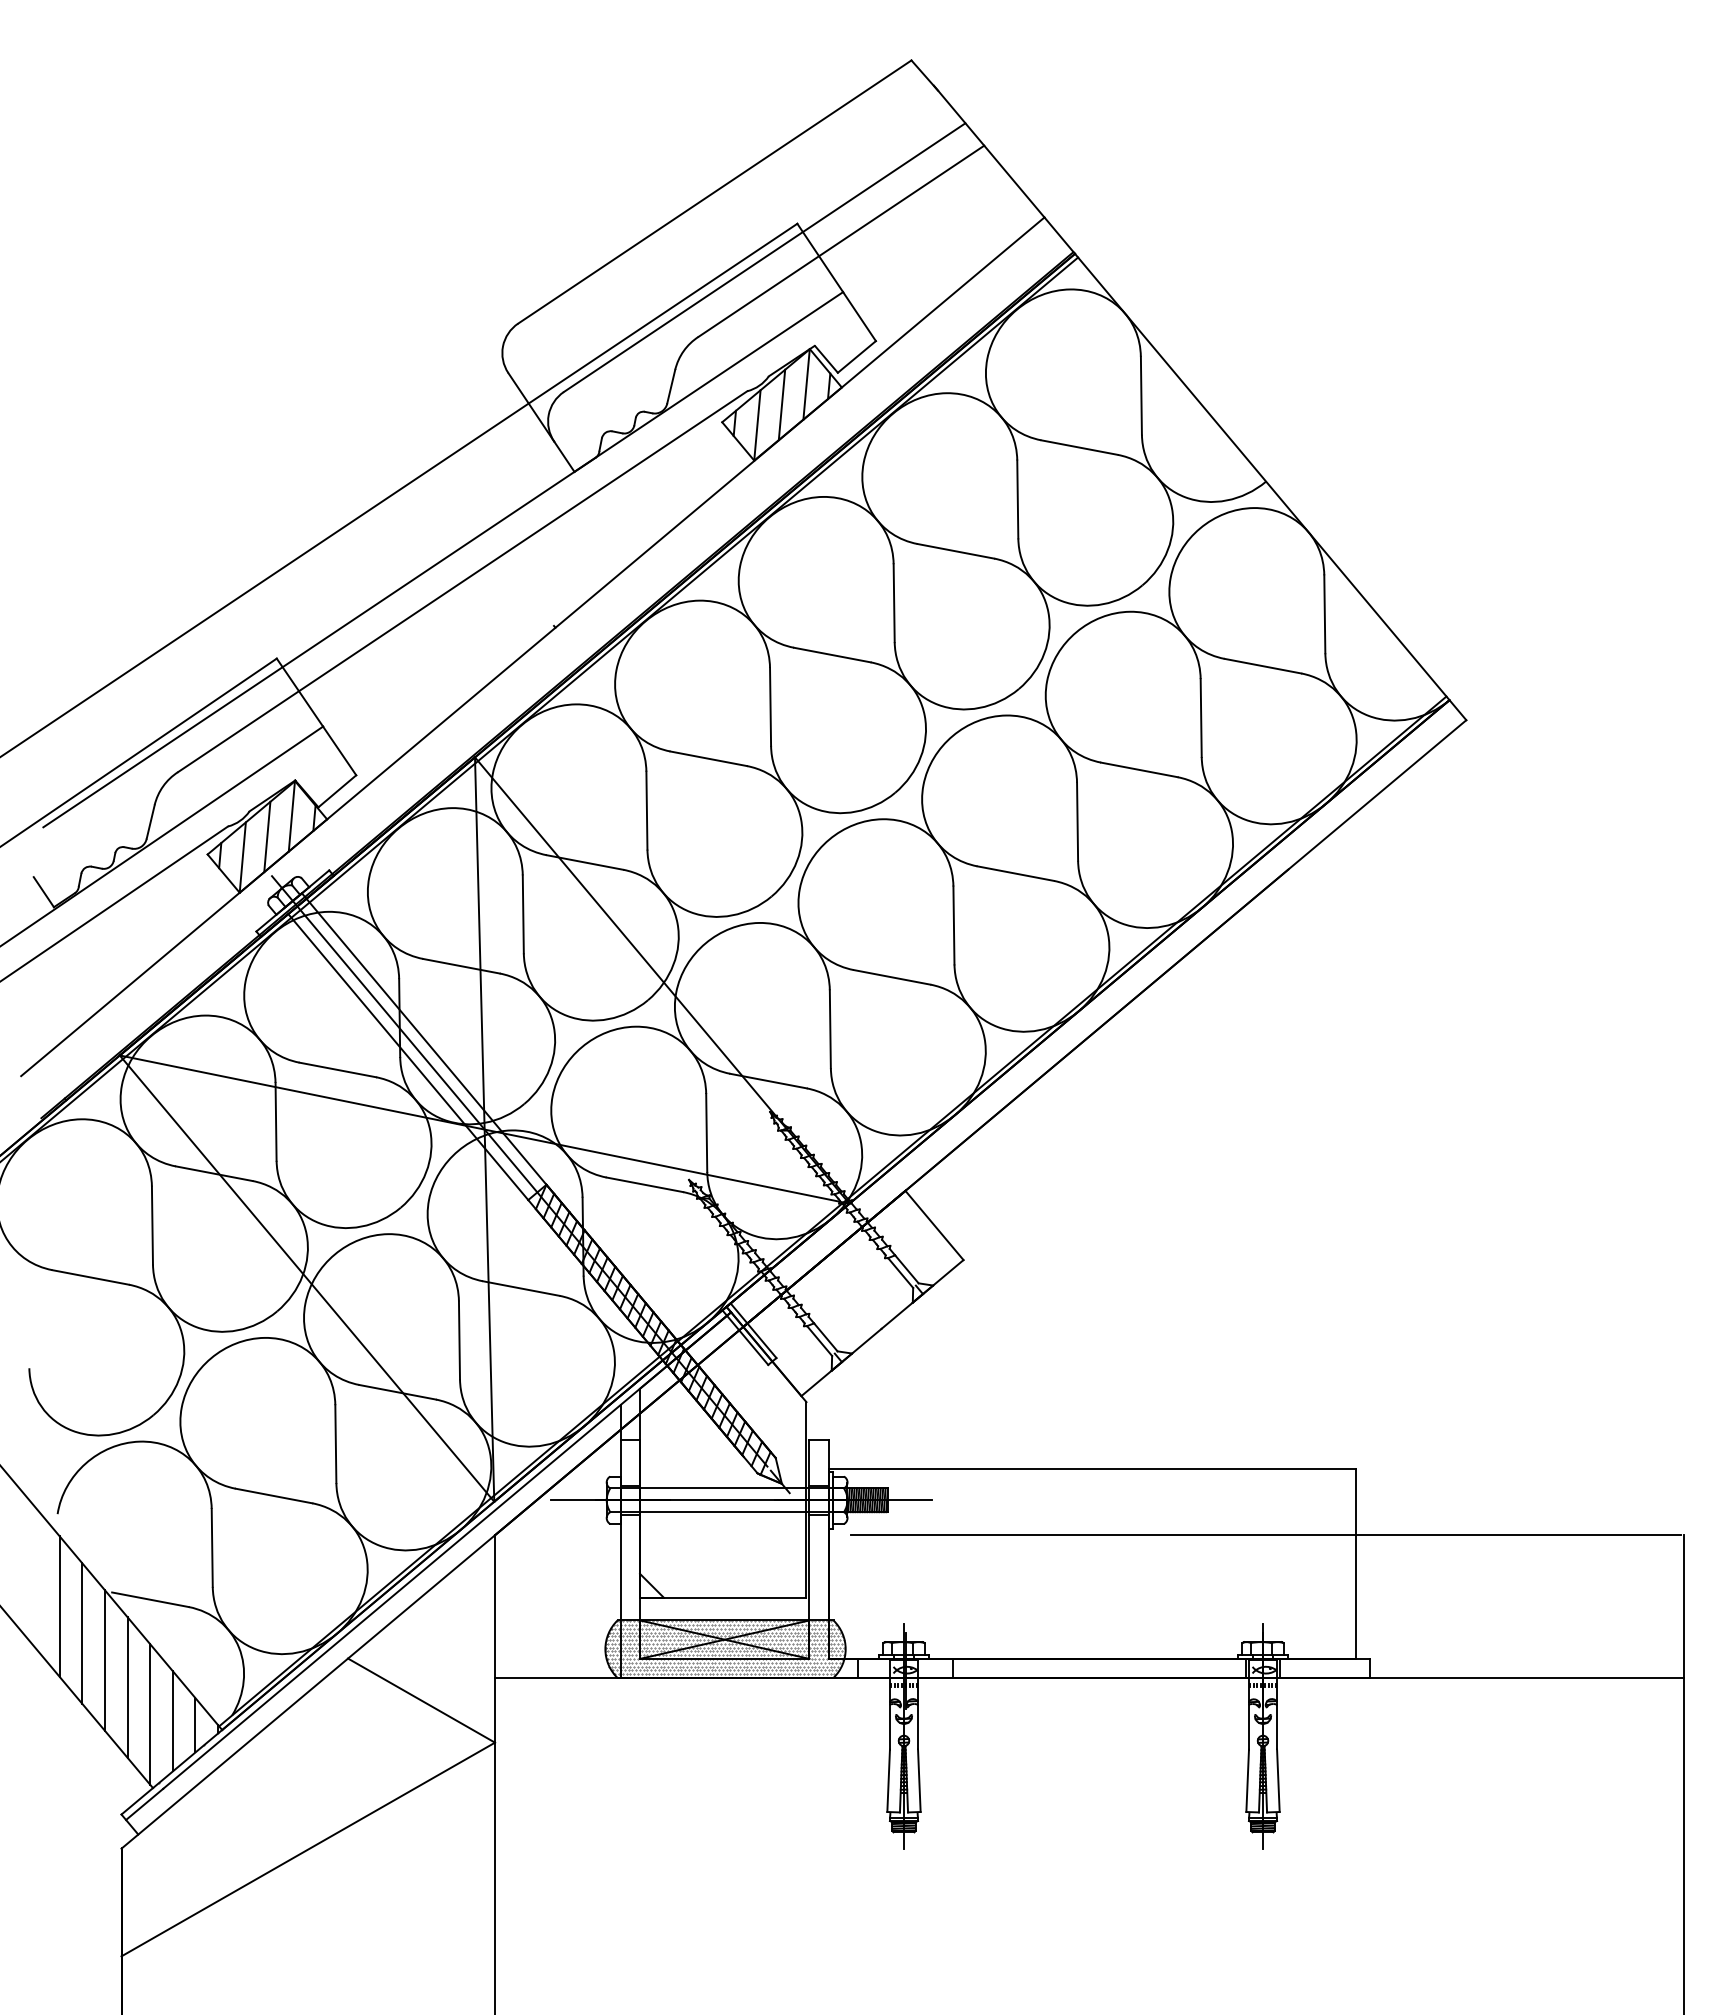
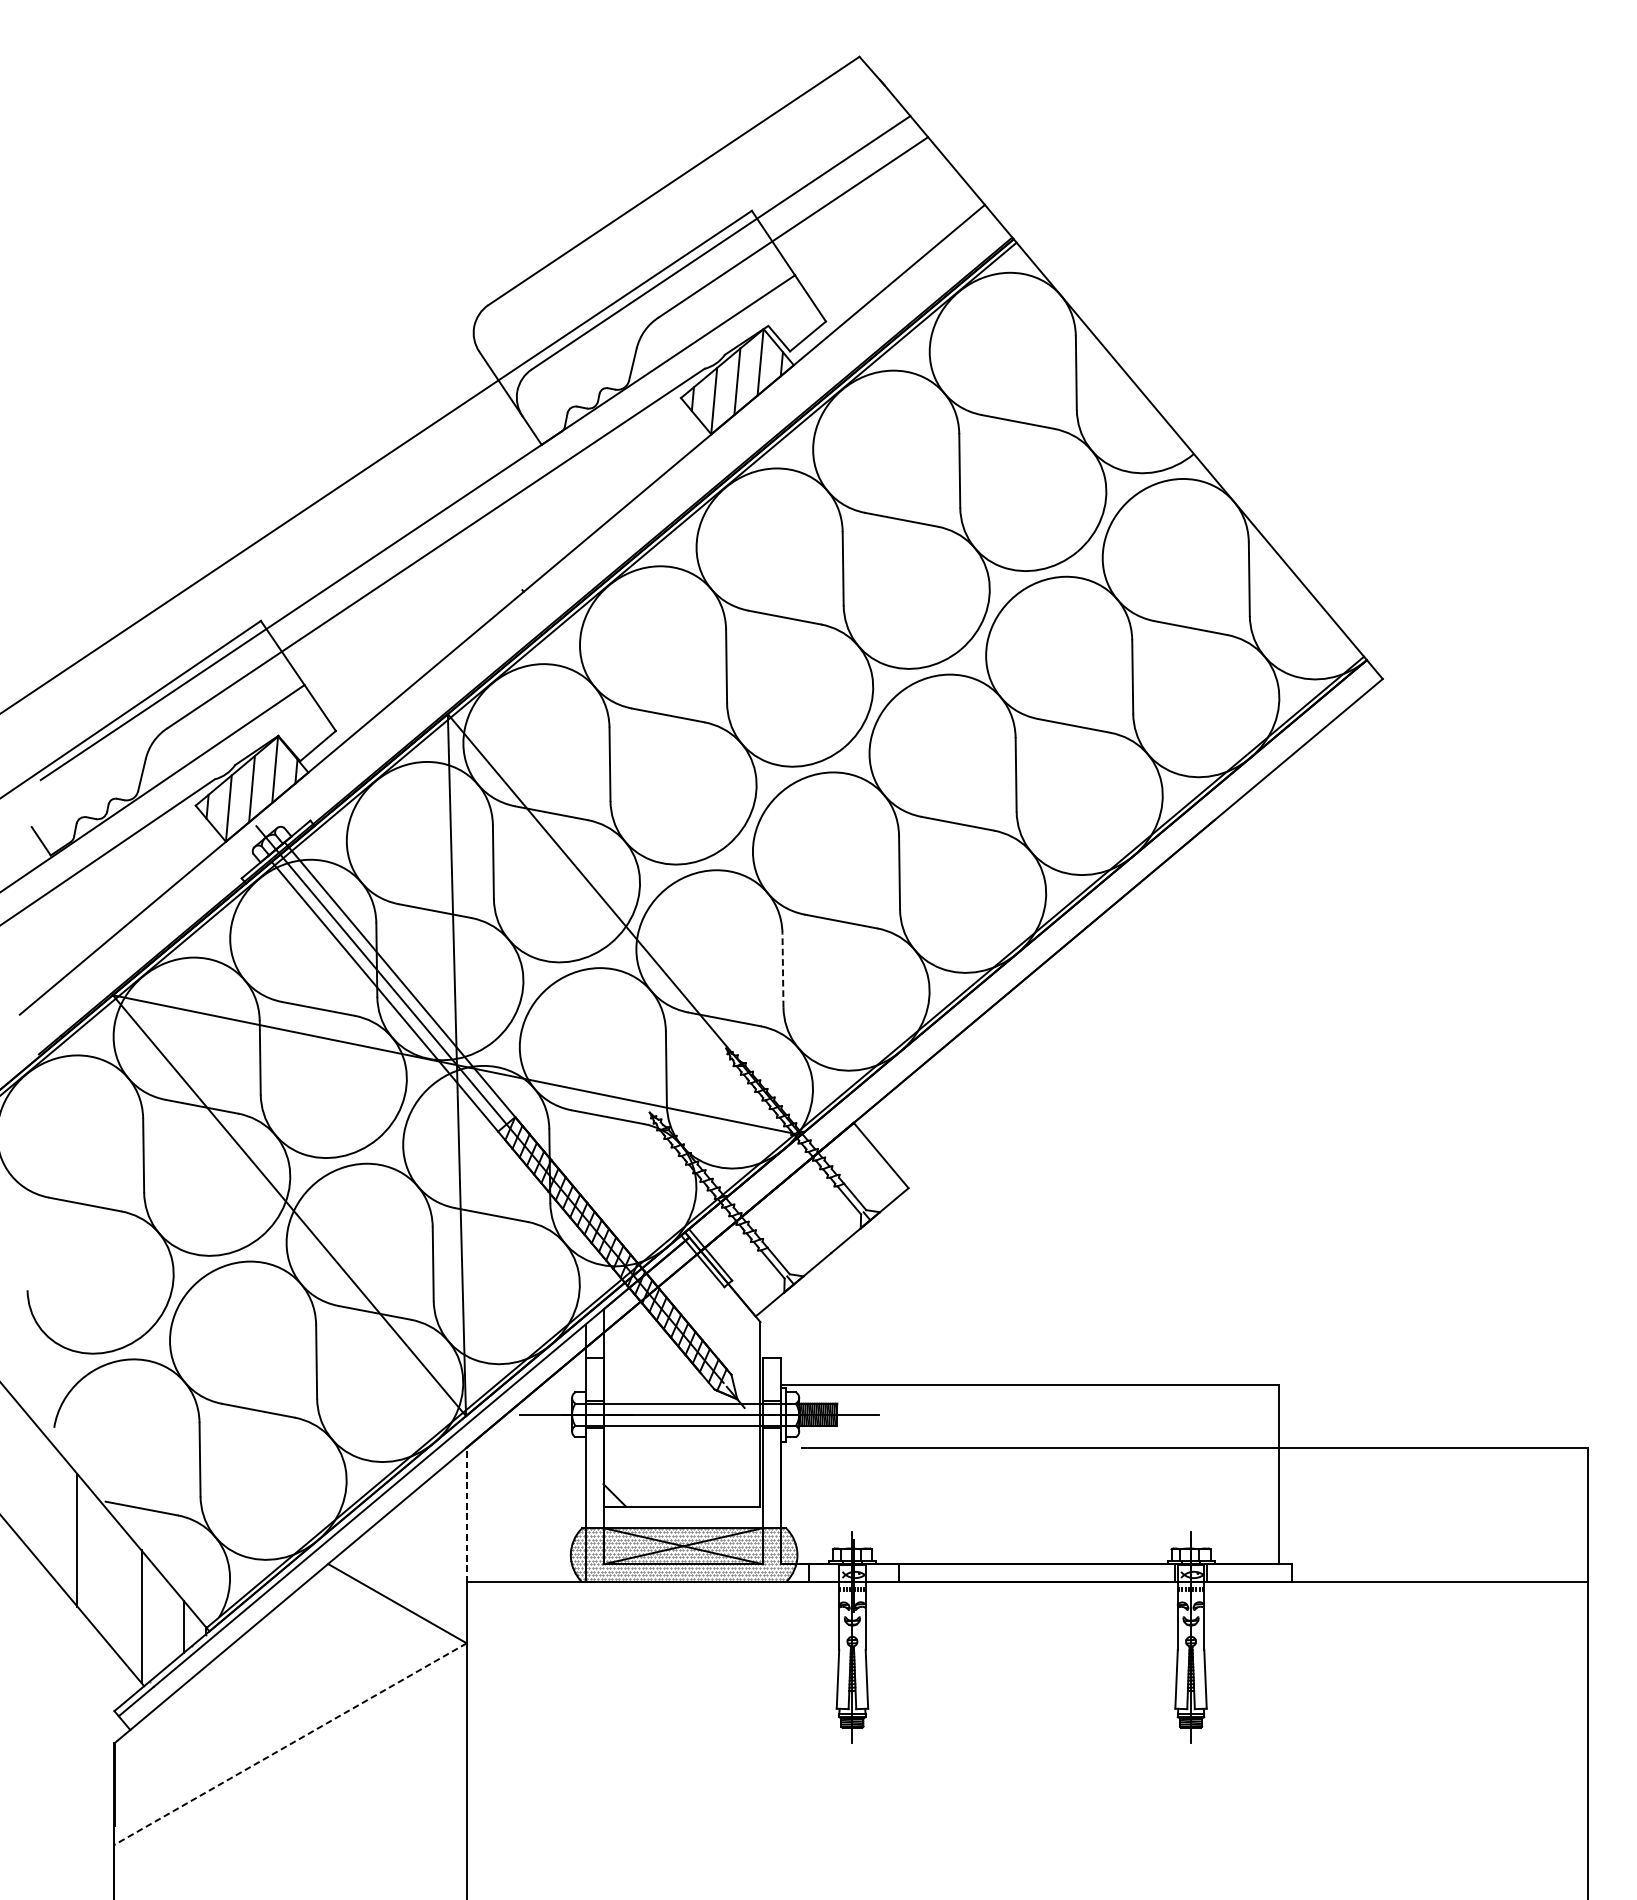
line: (830, 1029) -> (783, 970), solid -> dashed
line: (59, 1606) -> (56, 1514), removed
line: (495, 1606) -> (467, 1514), solid -> dashed
line: (104, 1660) -> (98, 1565), removed
line: (127, 1687) -> (120, 1591), removed
line: (172, 1721) -> (162, 1623), removed
line: (307, 1849) -> (289, 1744), solid -> dashed

